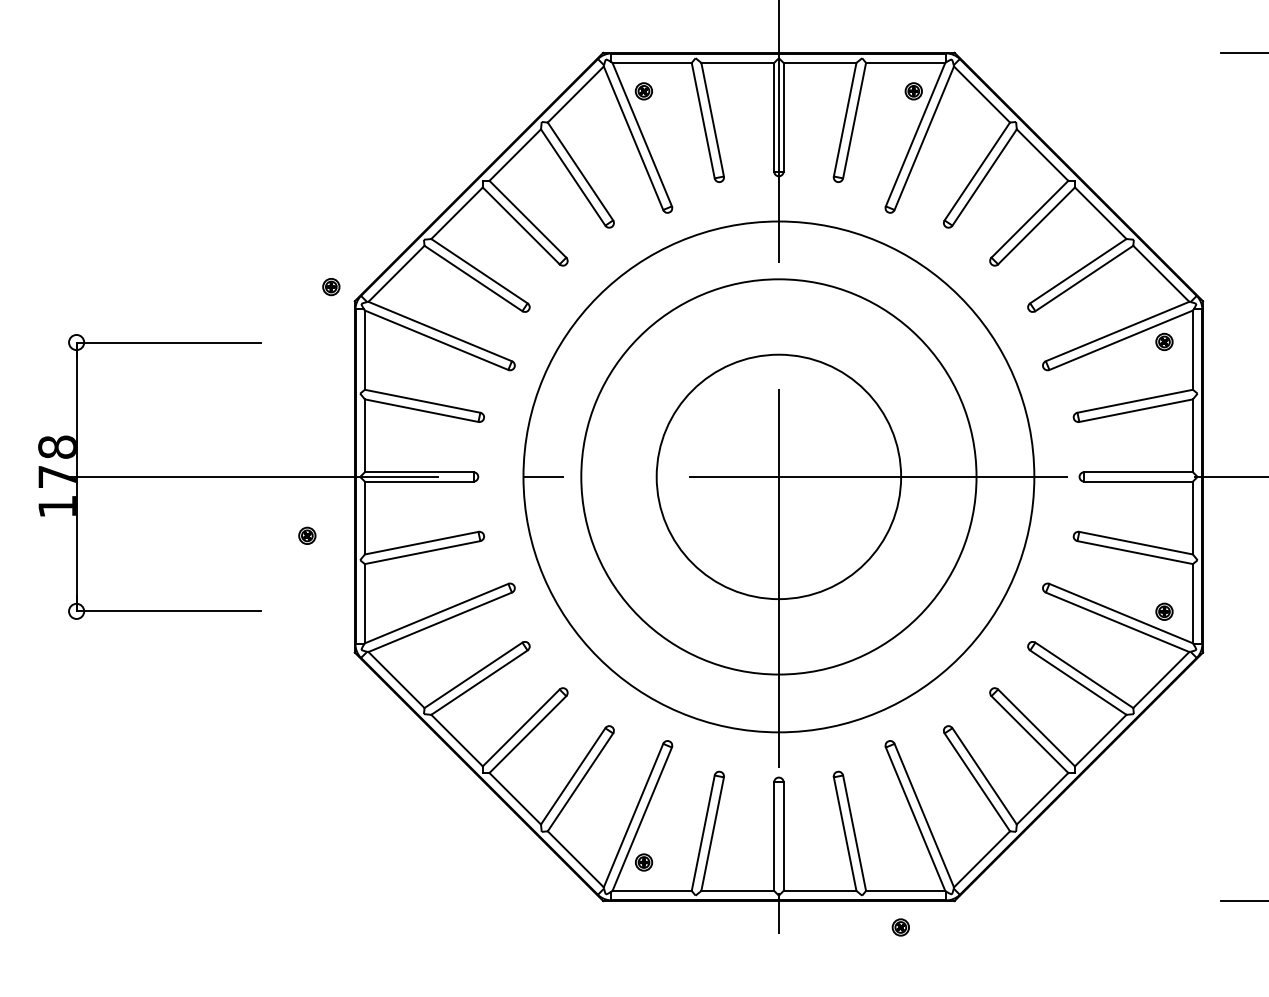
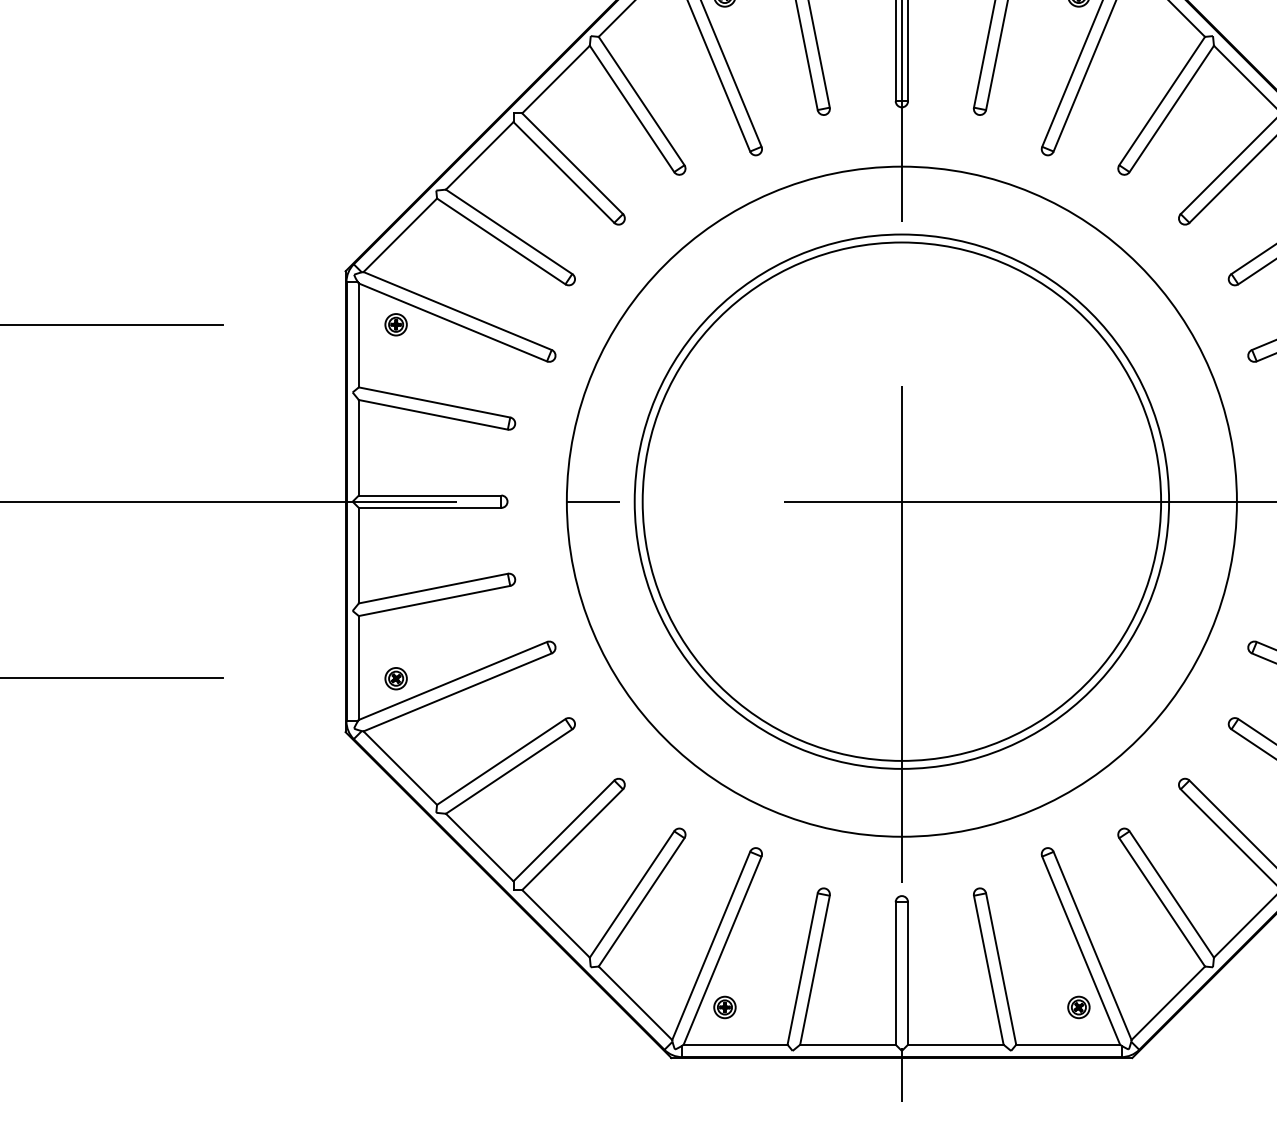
part: (331, 287) -> (396, 325), moved
circle: (778, 476) -> (901, 501), size x1.67
part: (307, 535) -> (396, 678), moved
part: (900, 927) -> (1078, 1007), moved

